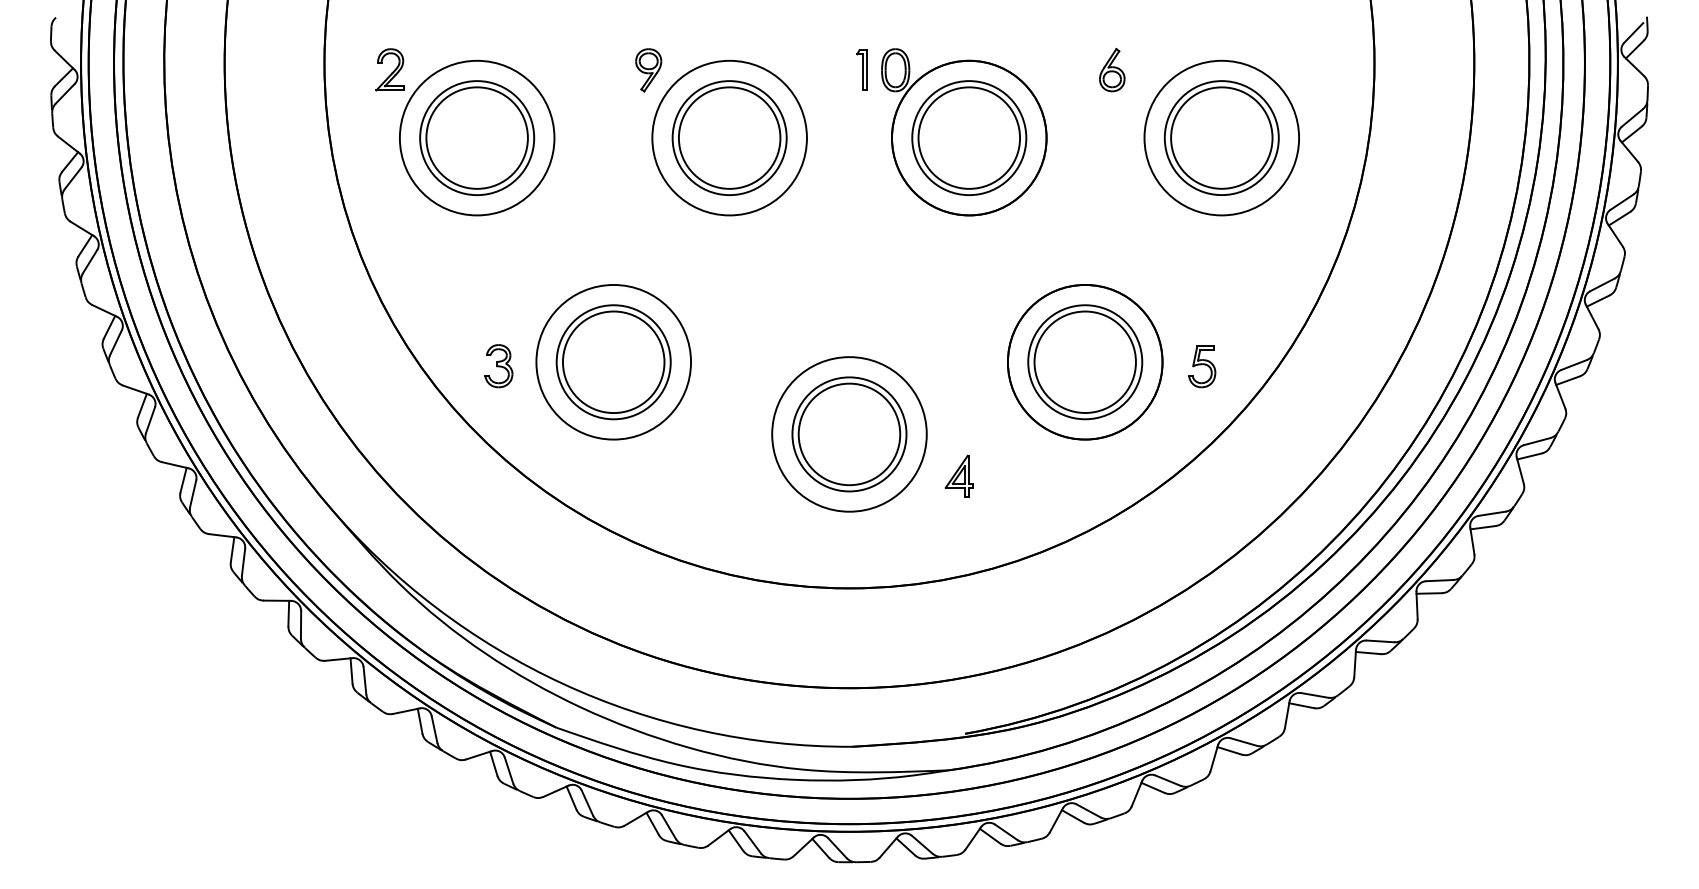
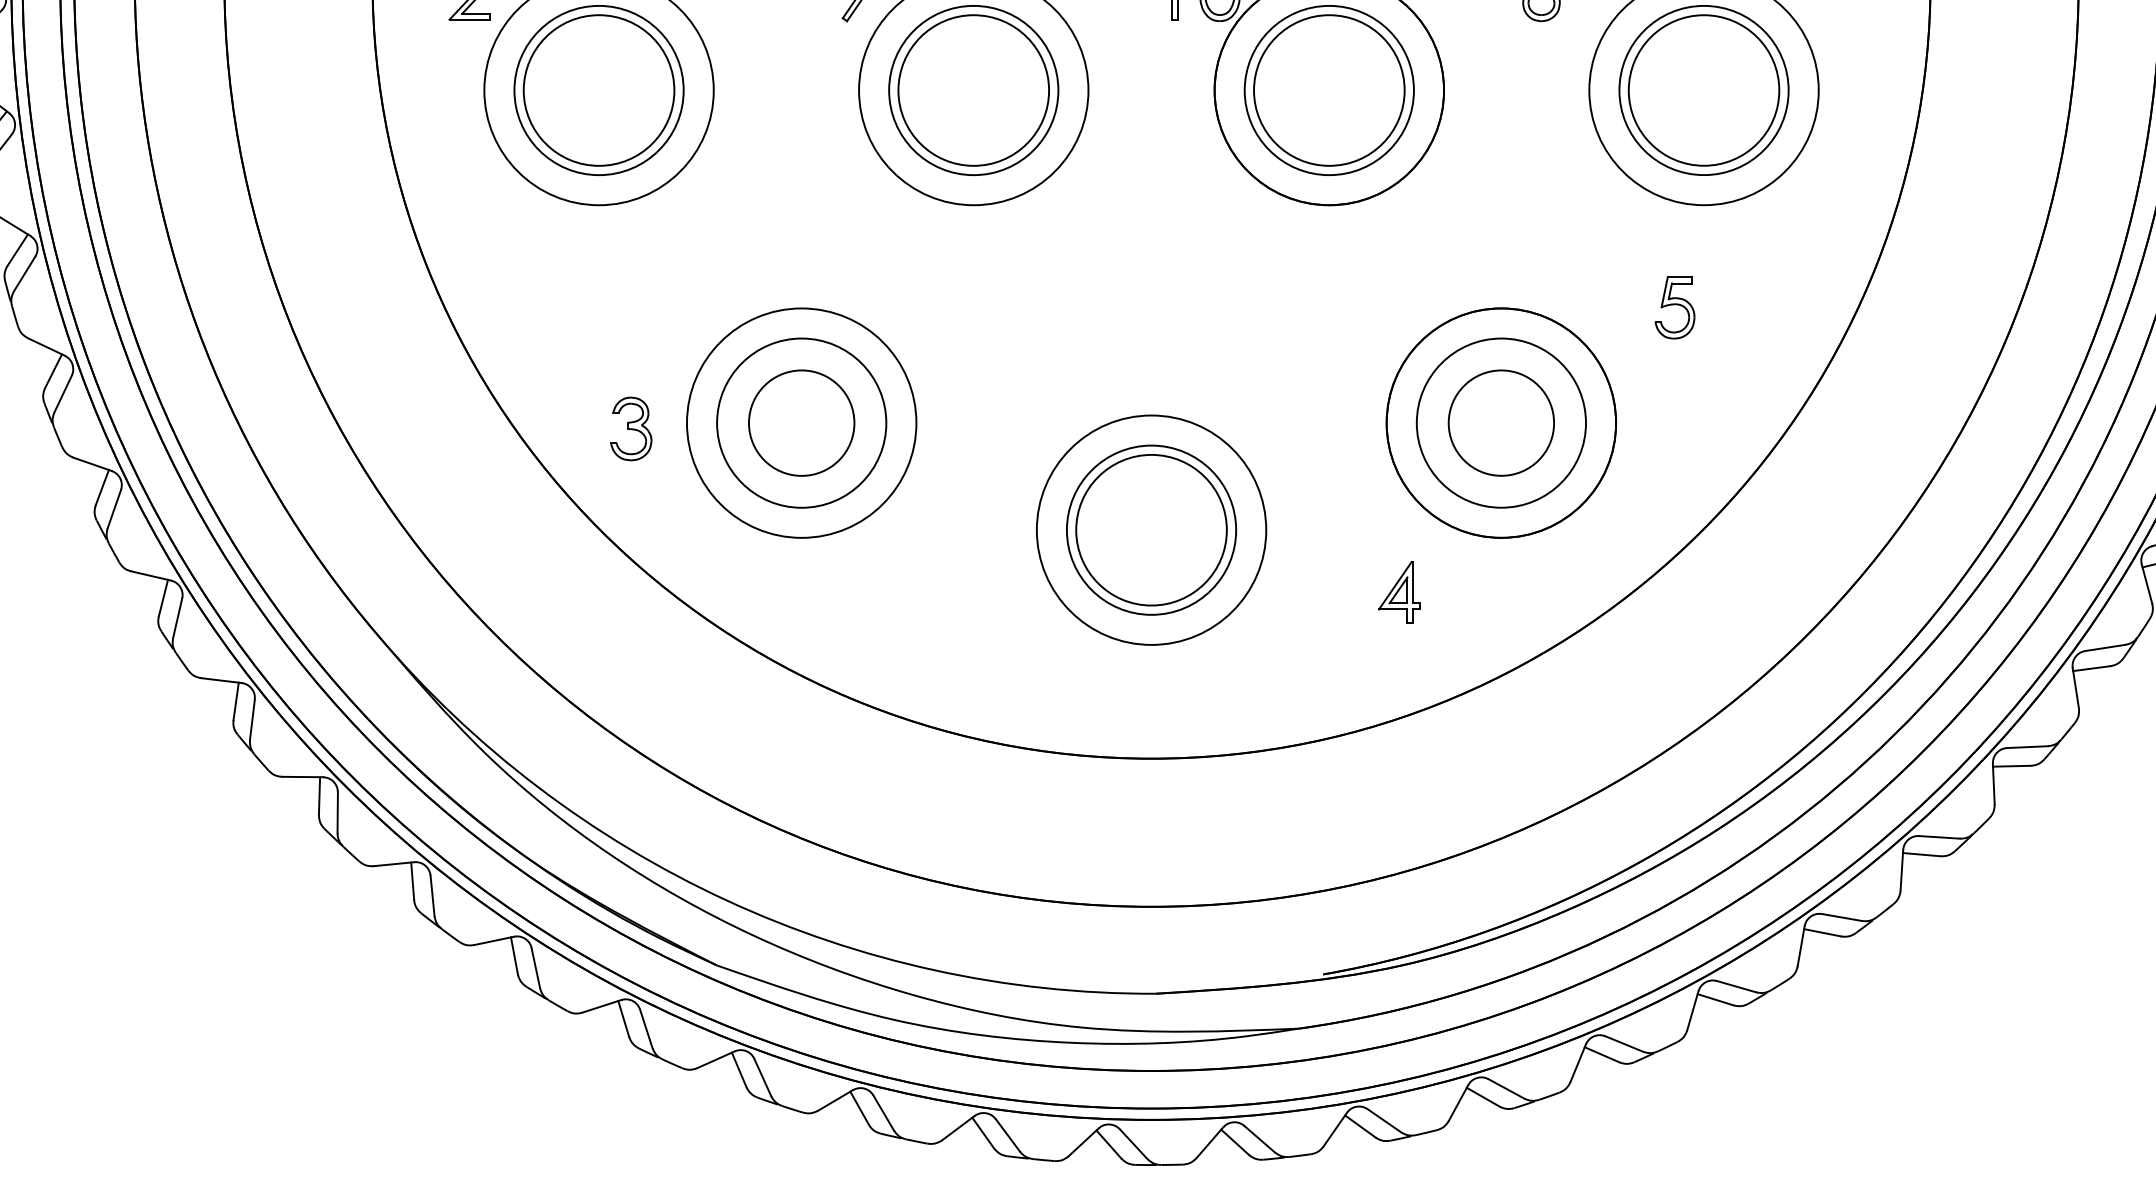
circle: (1084, 361) -> (1500, 422), size x0.7
circle: (613, 362) -> (801, 423), size x0.7
part: (1202, 366) -> (1675, 307), moved
part: (958, 475) -> (1397, 591), moved

